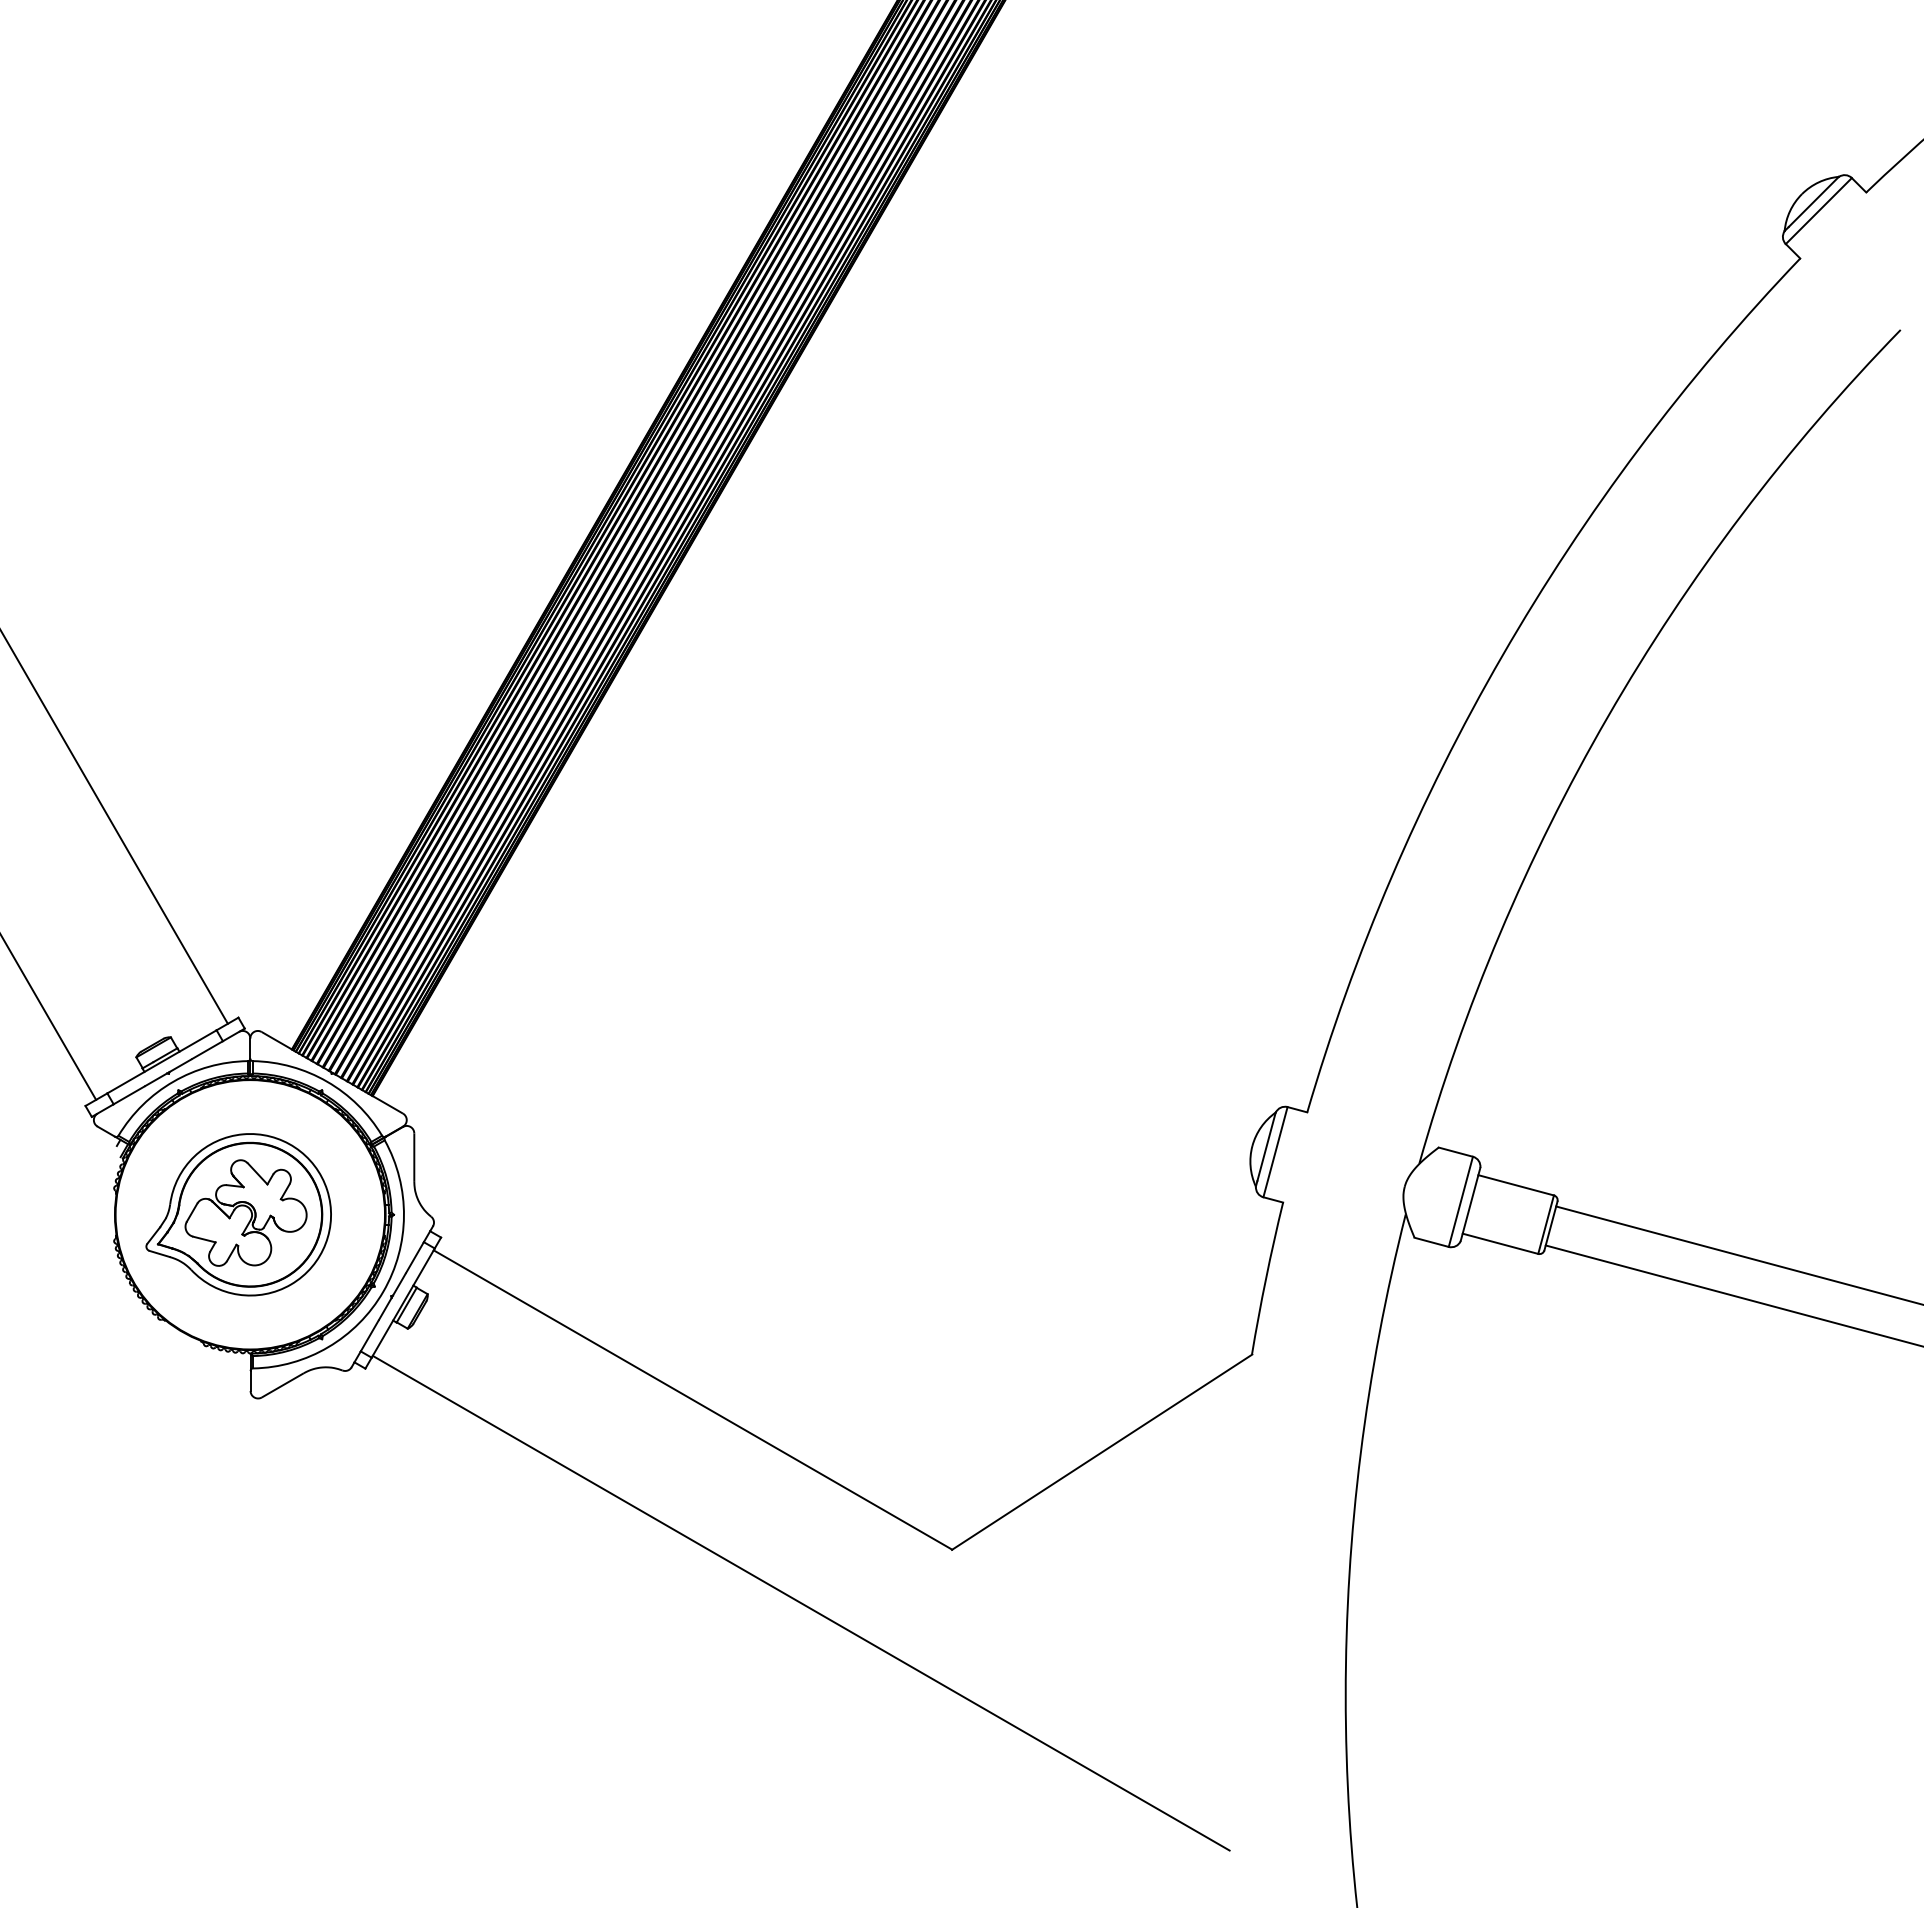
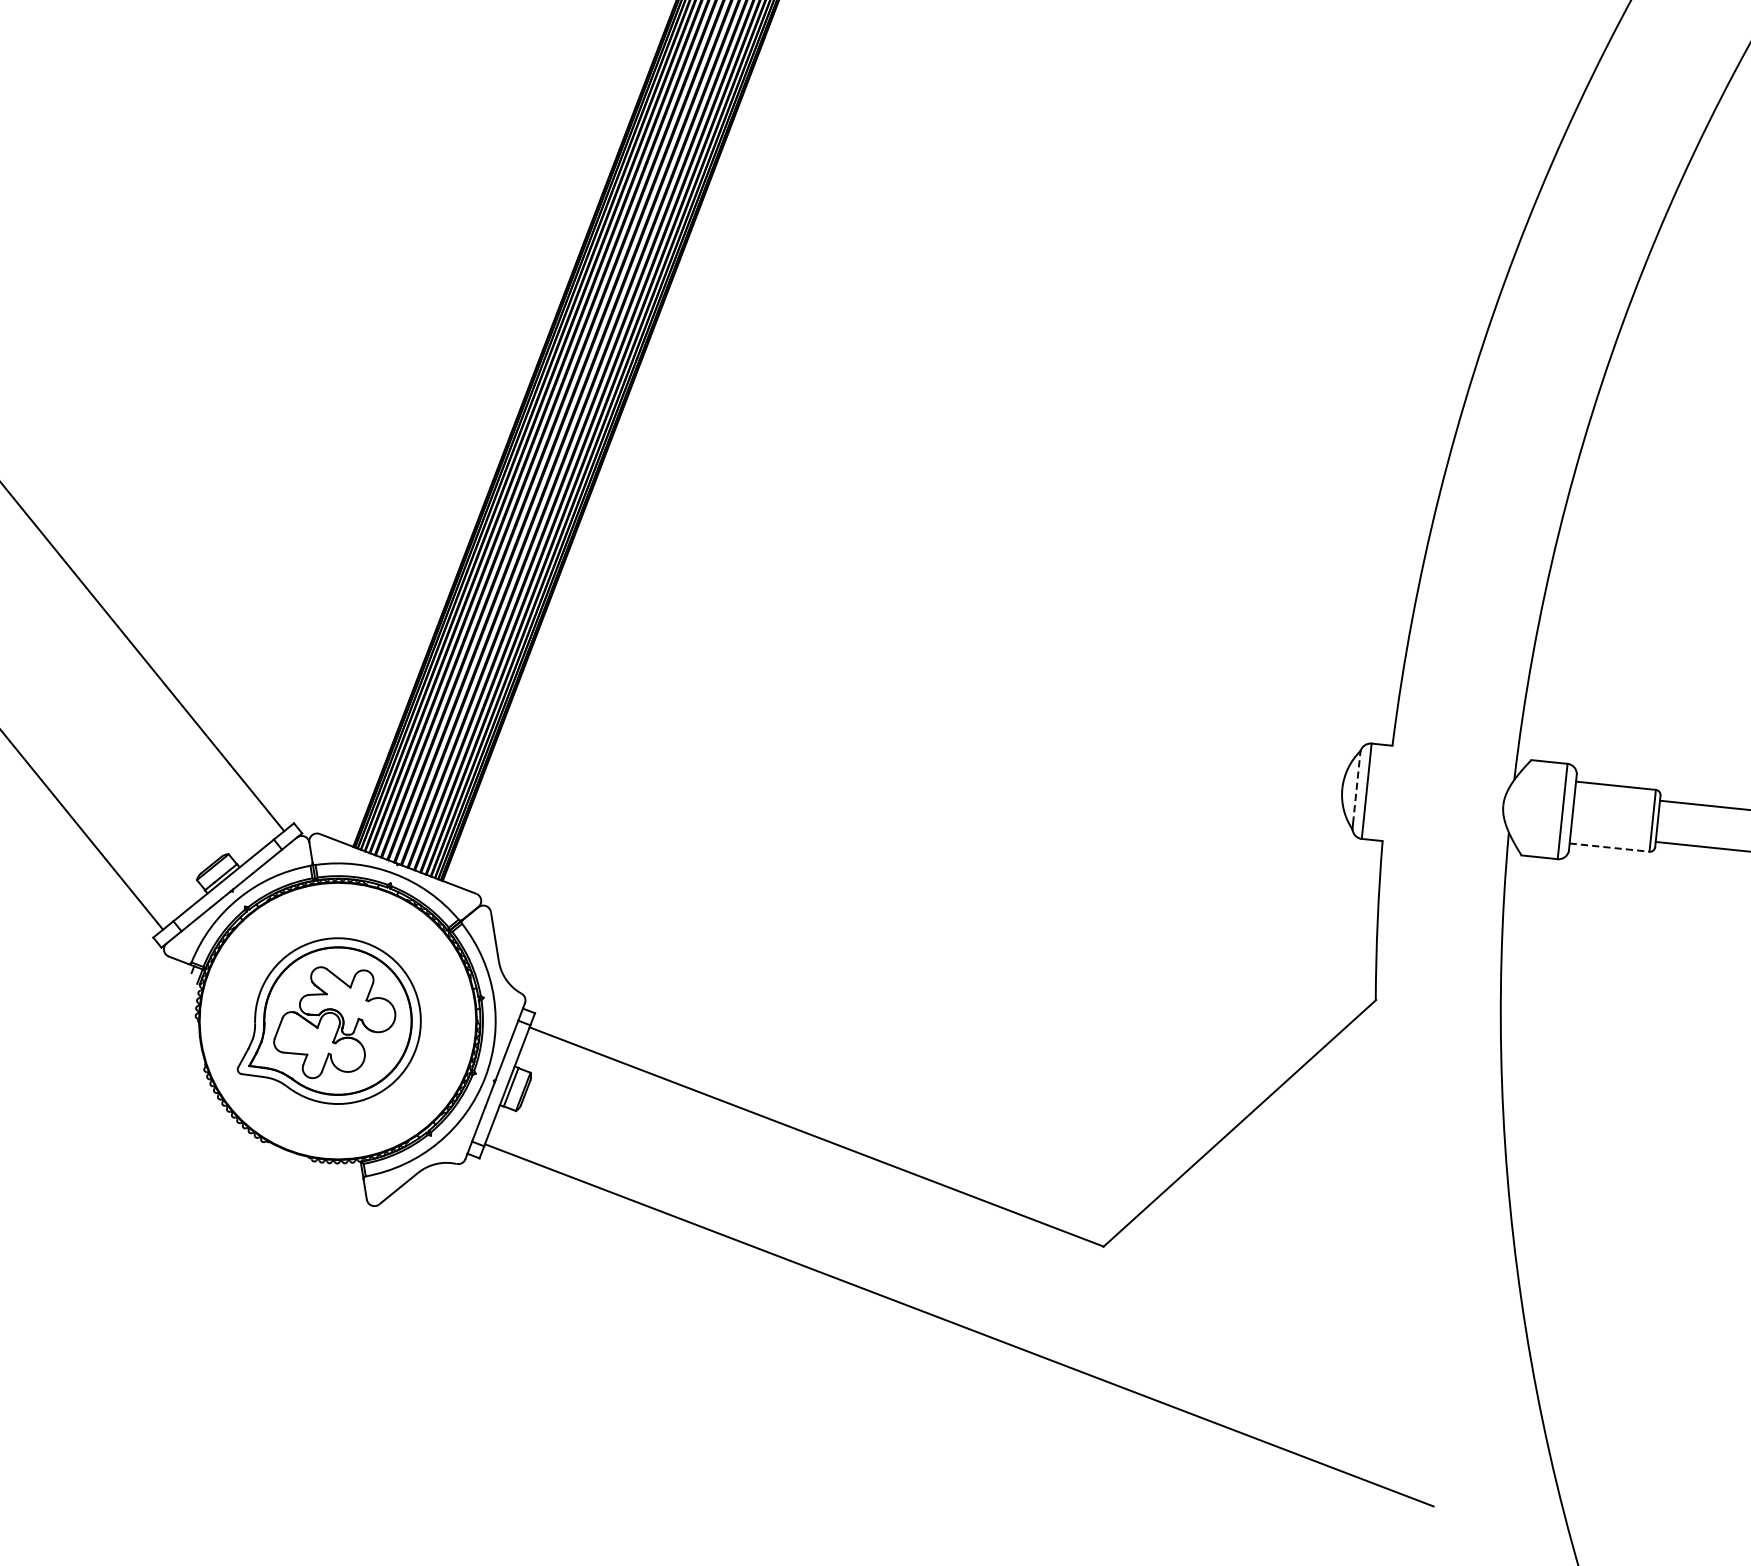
line: (1266, 1146) -> (1356, 786), solid -> dashed
line: (1500, 1243) -> (1609, 847), solid -> dashed

